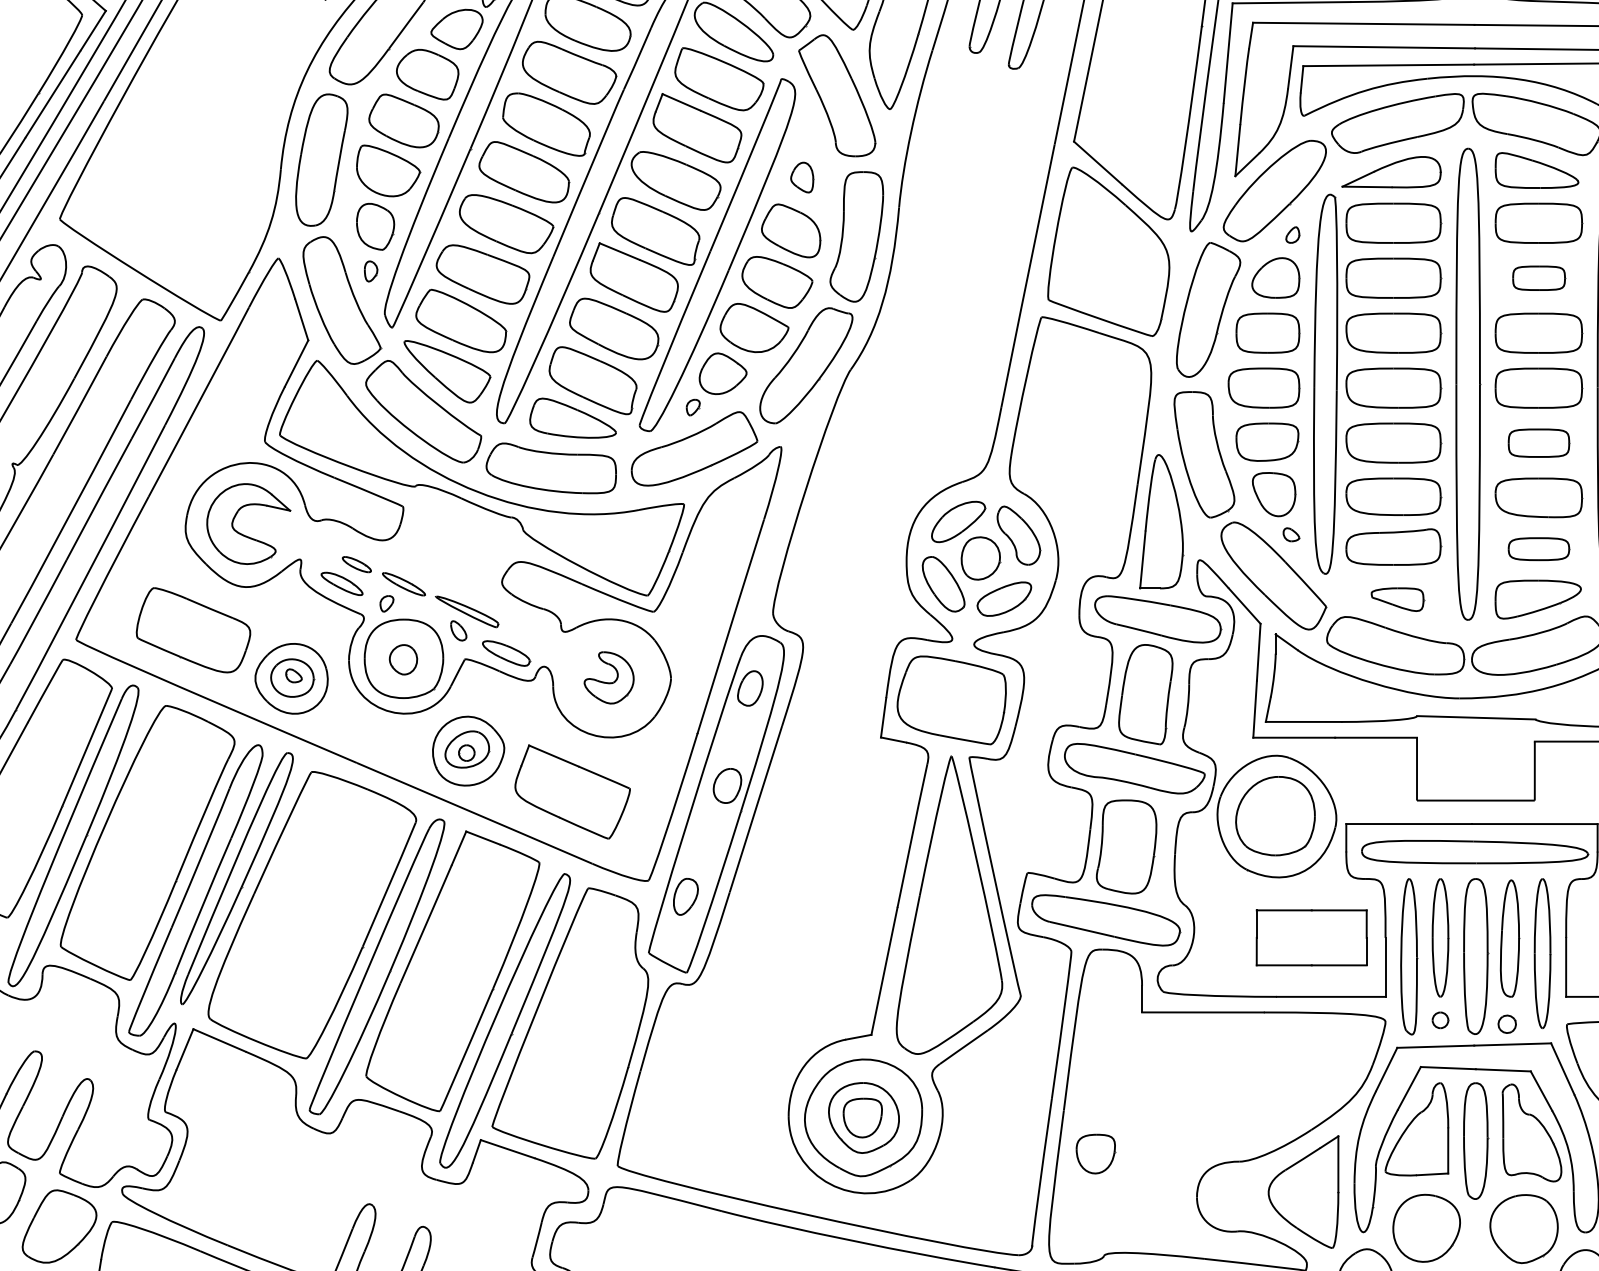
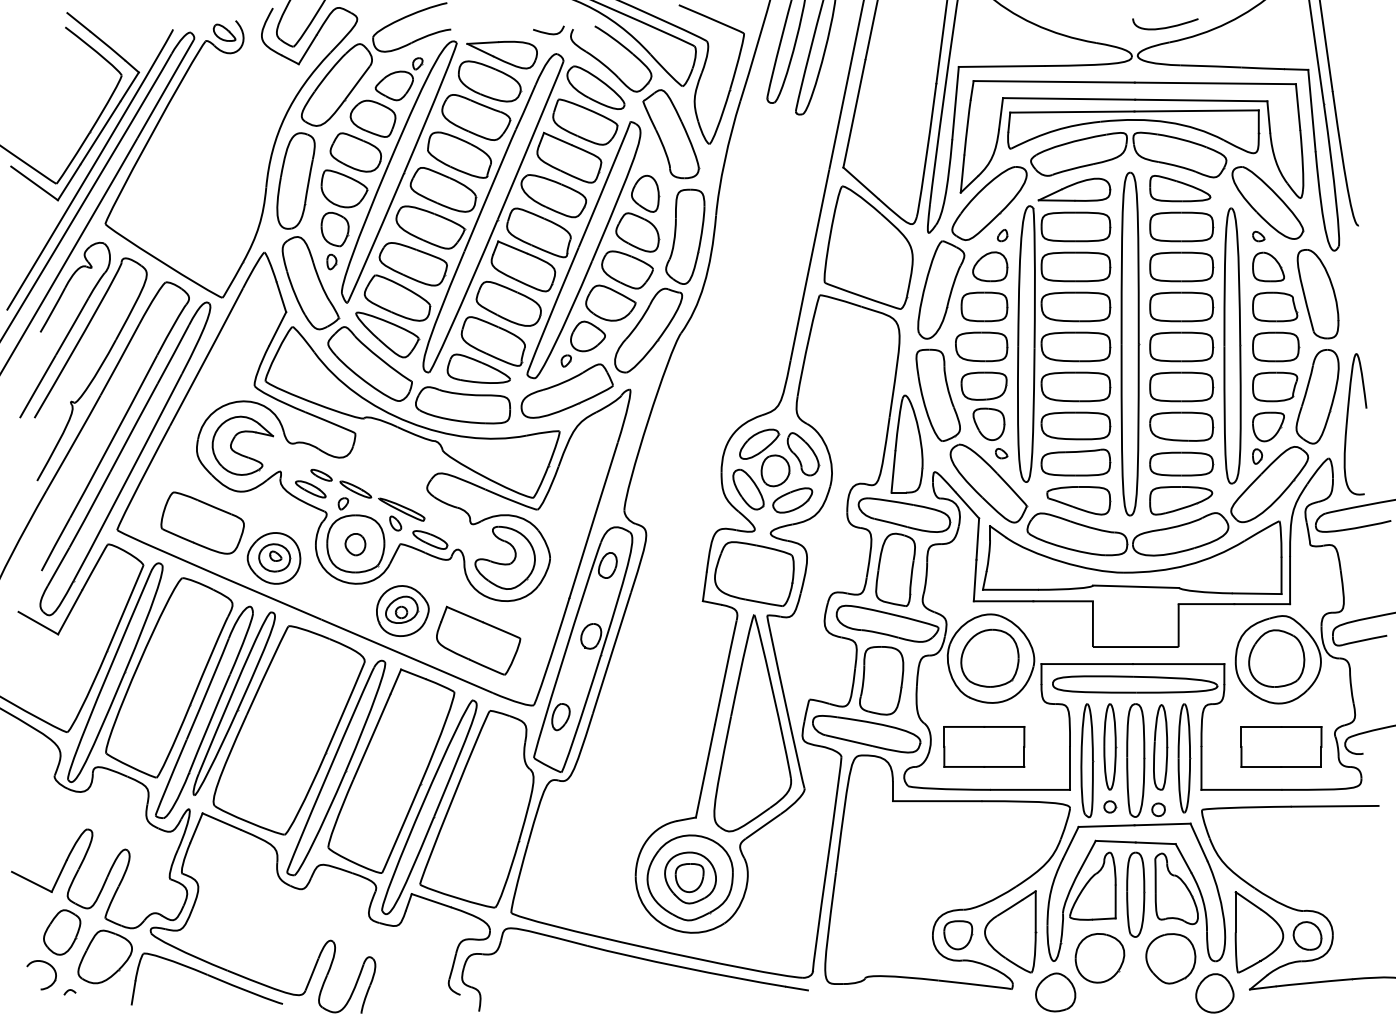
part: (802, 177) -> (645, 193), size x1.67
part: (1538, 277) -> (1181, 266), size x1.67
part: (1538, 442) -> (1181, 386), size x1.43
part: (1538, 548) -> (1181, 463), size x1.43
part: (1397, 599) -> (1078, 500), size x1.67
part: (608, 677) -> (504, 557), size x1.67
part: (1311, 937) -> (984, 746), moved
part: (1096, 1154) -> (958, 935), moved

